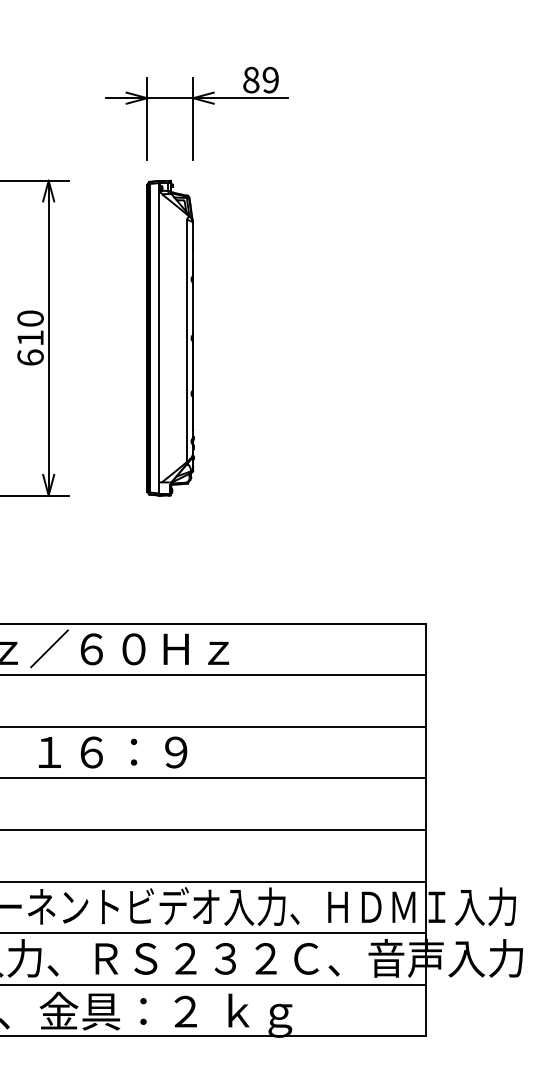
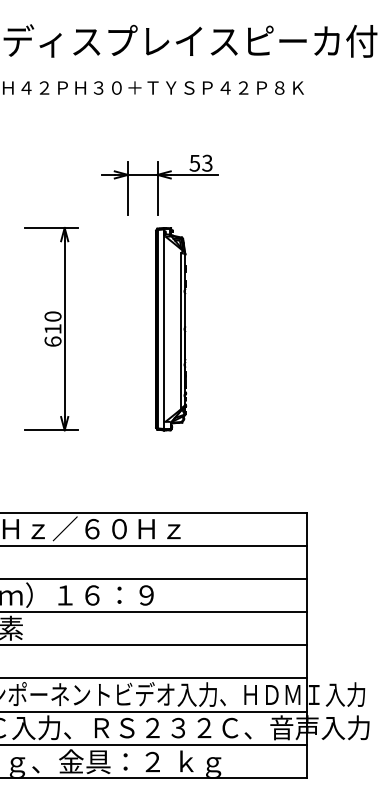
text: (259, 78) -> (200, 162), 89 -> 53
part: (171, 338) -> (171, 329), moved

